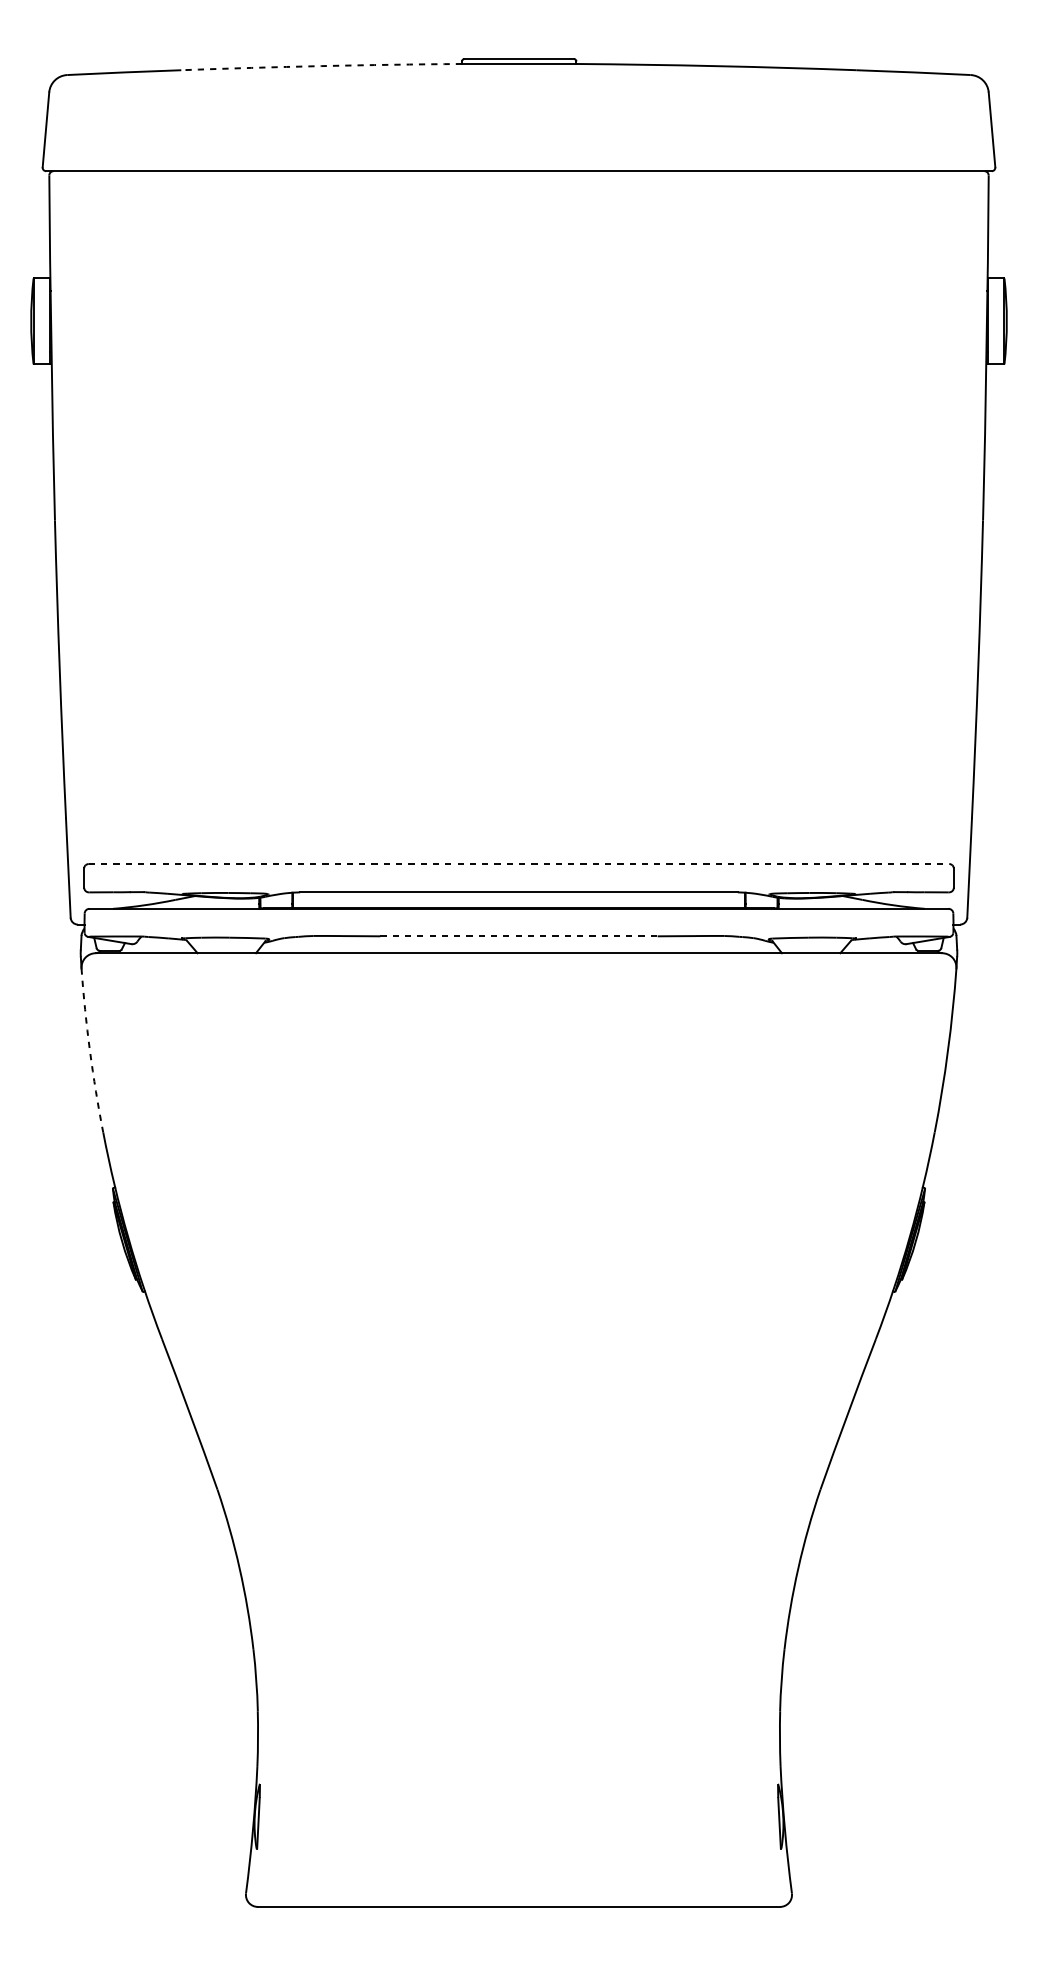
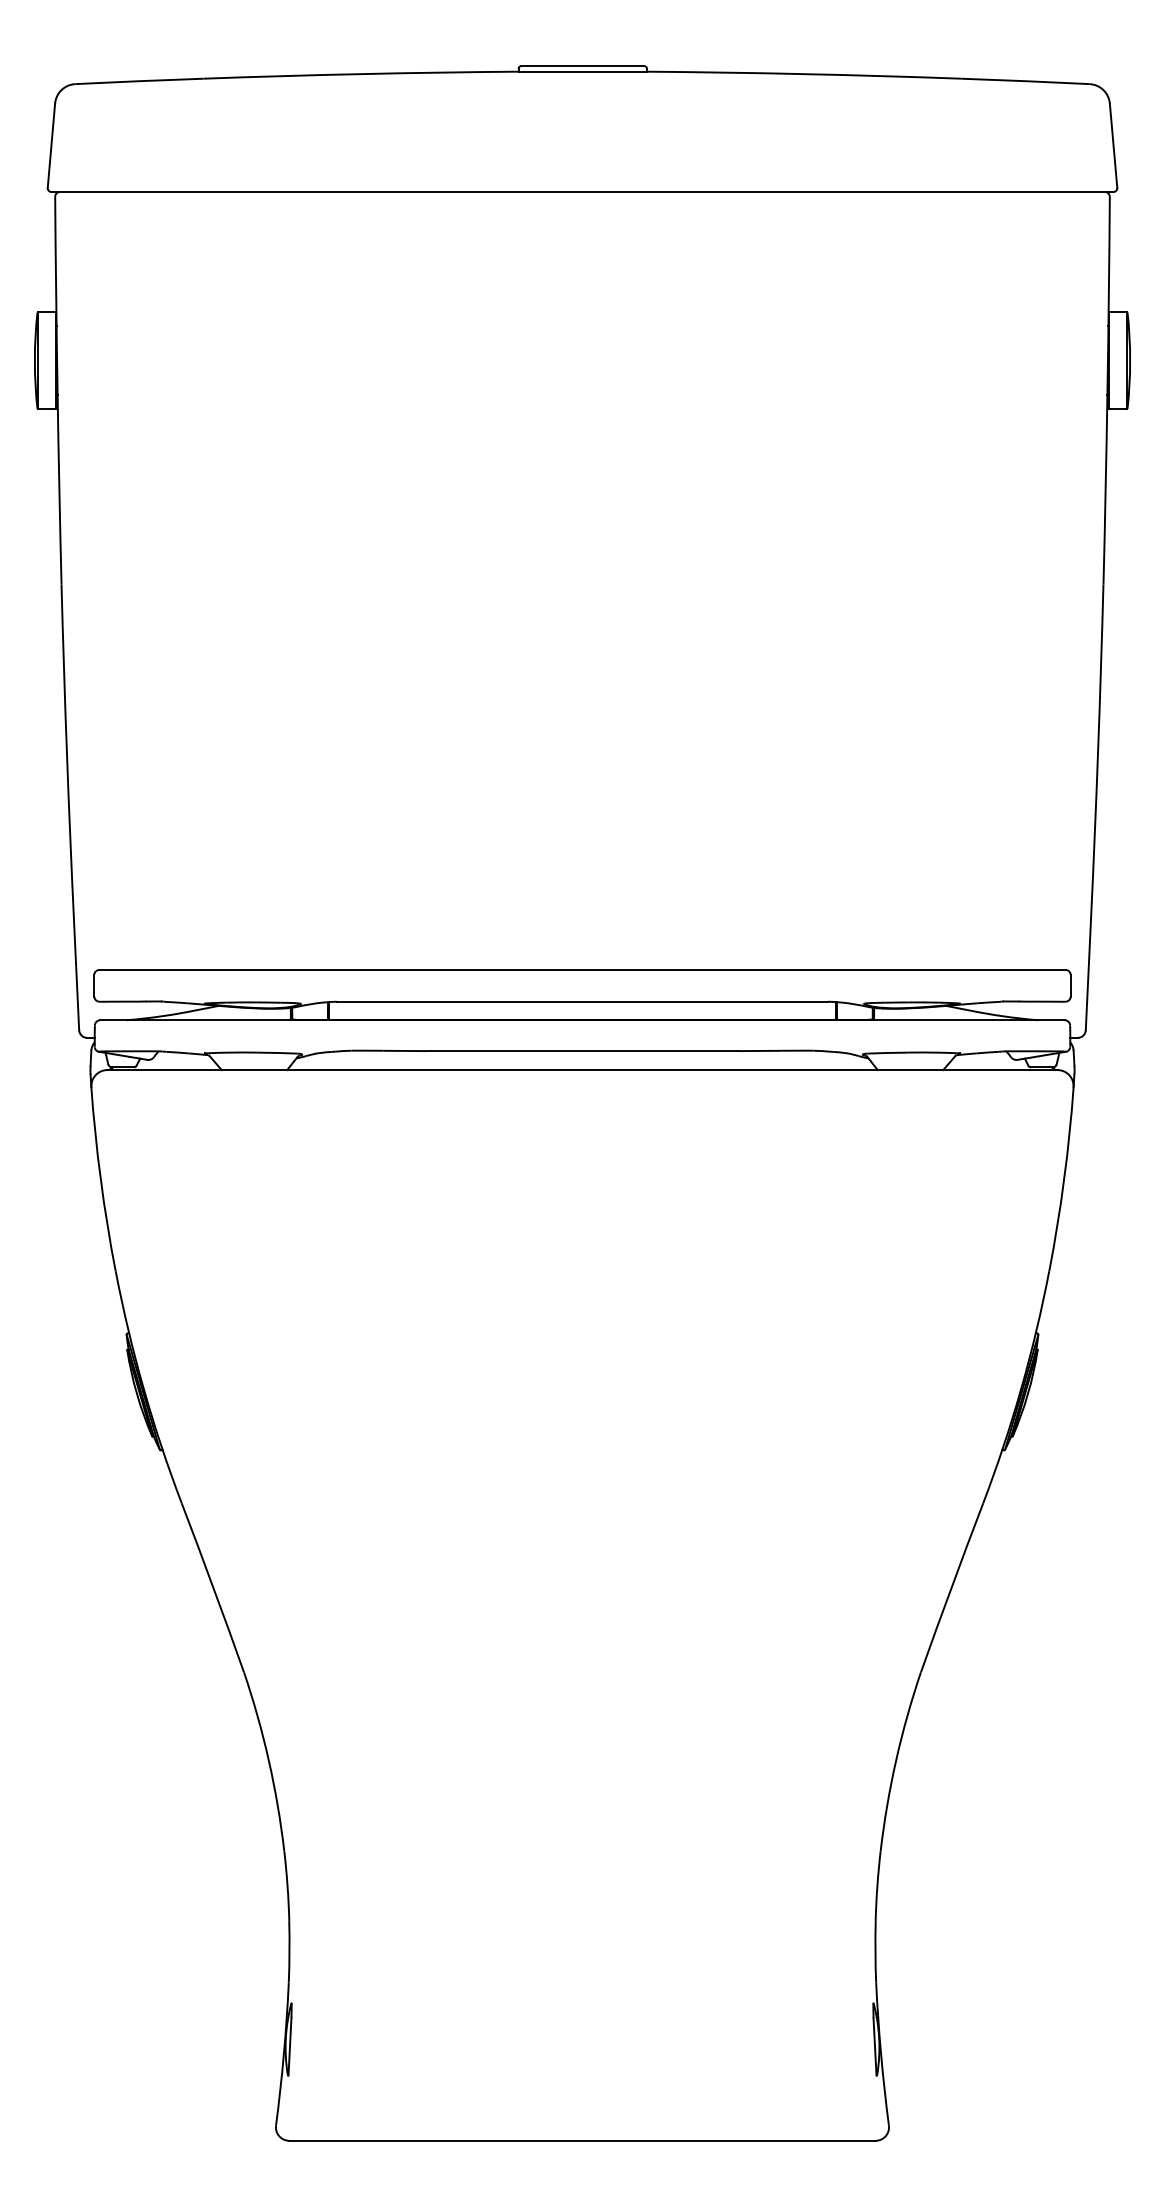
arc: (321, 66) -> (360, 74), dashed -> solid
line: (519, 863) -> (583, 969), dashed -> solid
line: (519, 936) -> (582, 1051), dashed -> solid
arc: (89, 1050) -> (100, 1179), dashed -> solid

